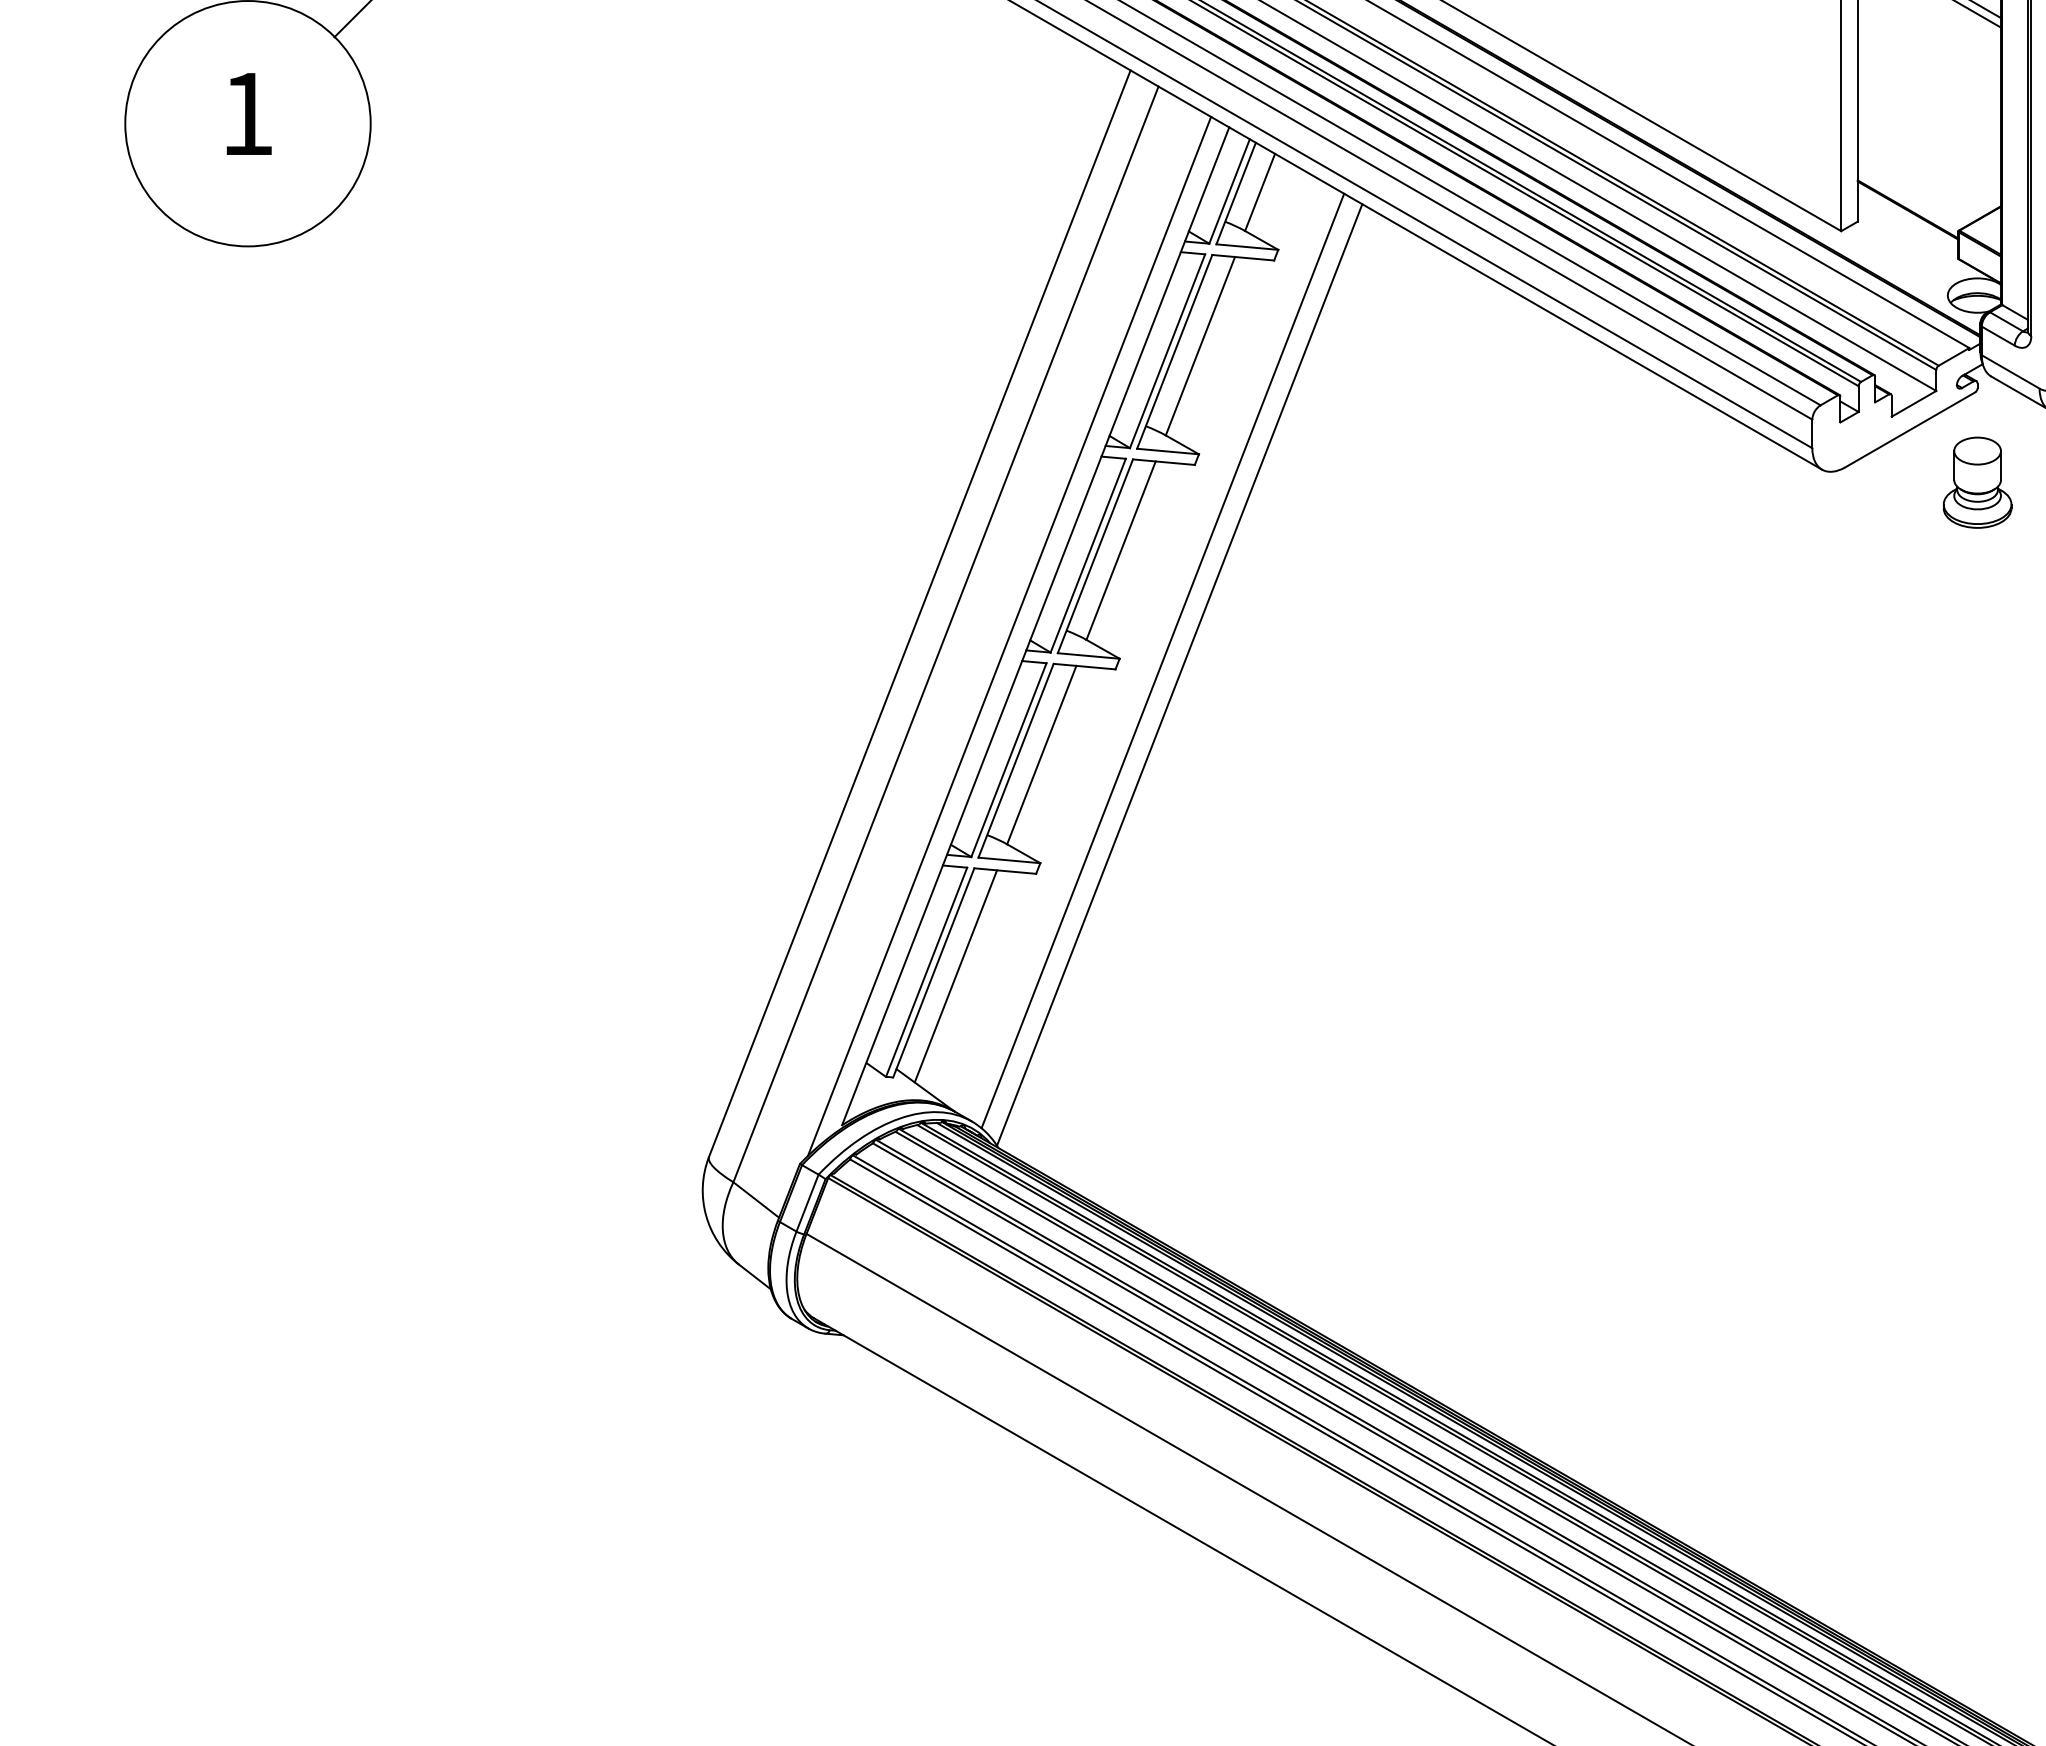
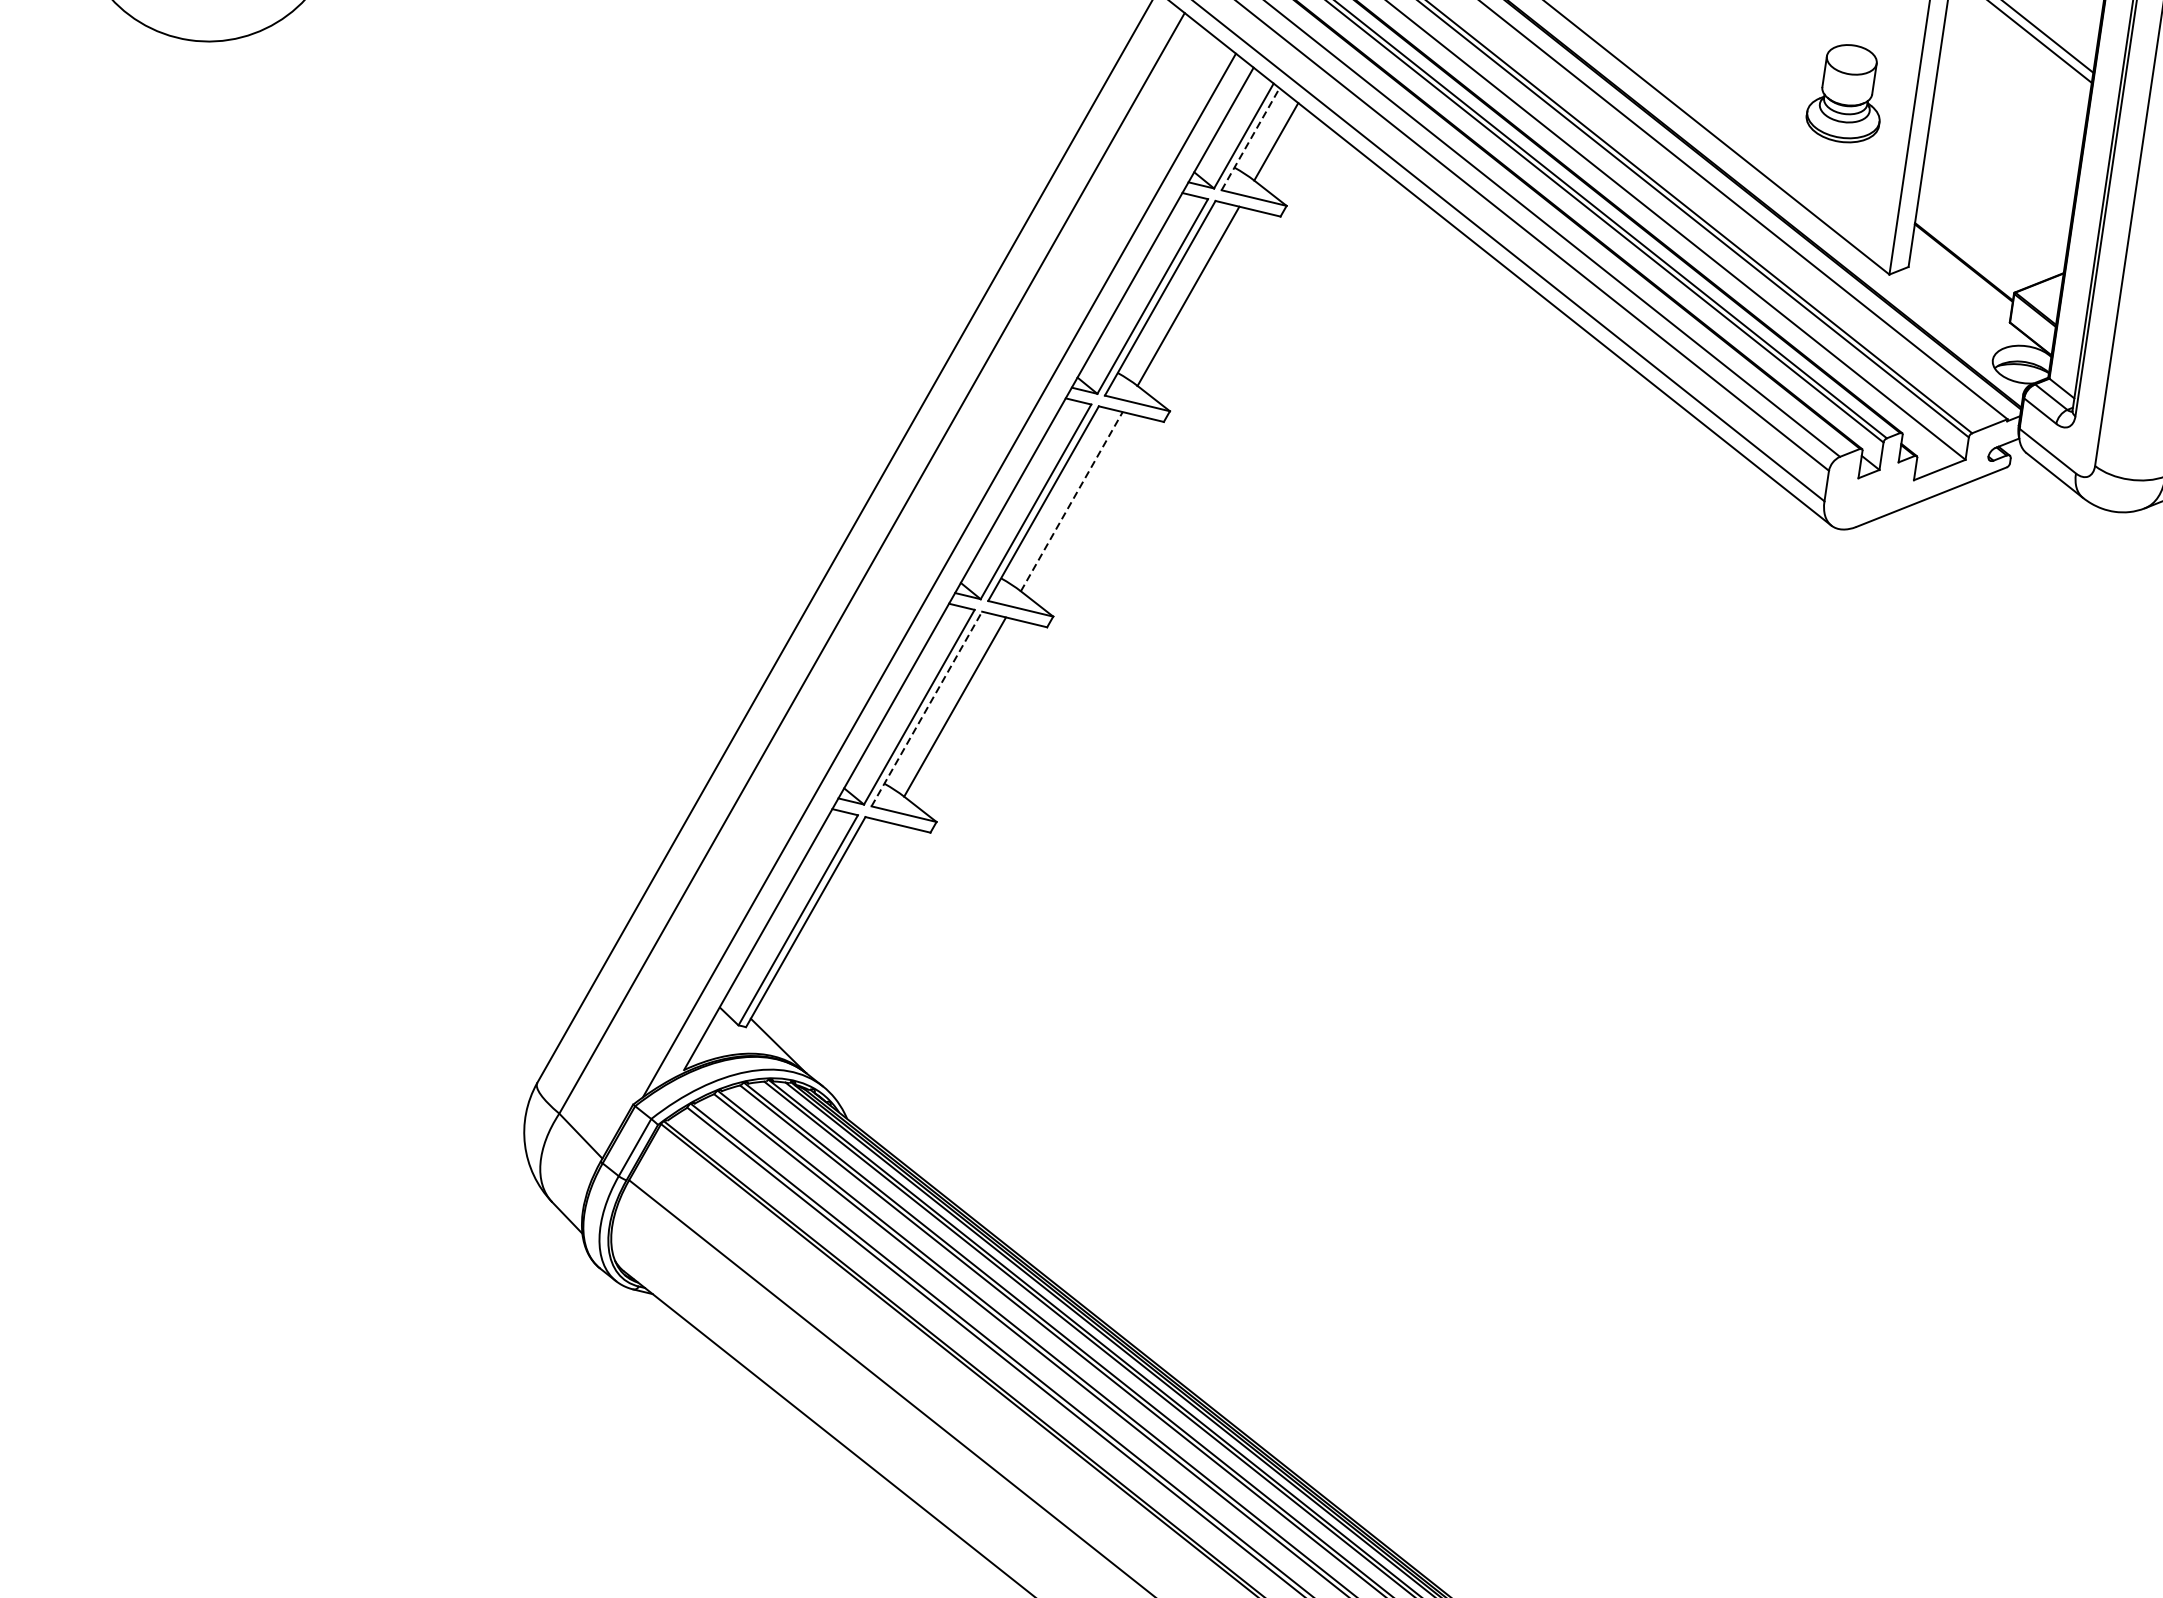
line: (1236, 193) -> (1250, 139), solid -> dashed
part: (1977, 482) -> (1846, 93), moved
line: (1121, 550) -> (1072, 501), solid -> dashed
line: (1162, 660) -> (1098, 625), removed
line: (1179, 674) -> (1114, 642), removed
line: (1016, 760) -> (927, 708), solid -> dashed
line: (955, 976) -> (828, 929), removed

